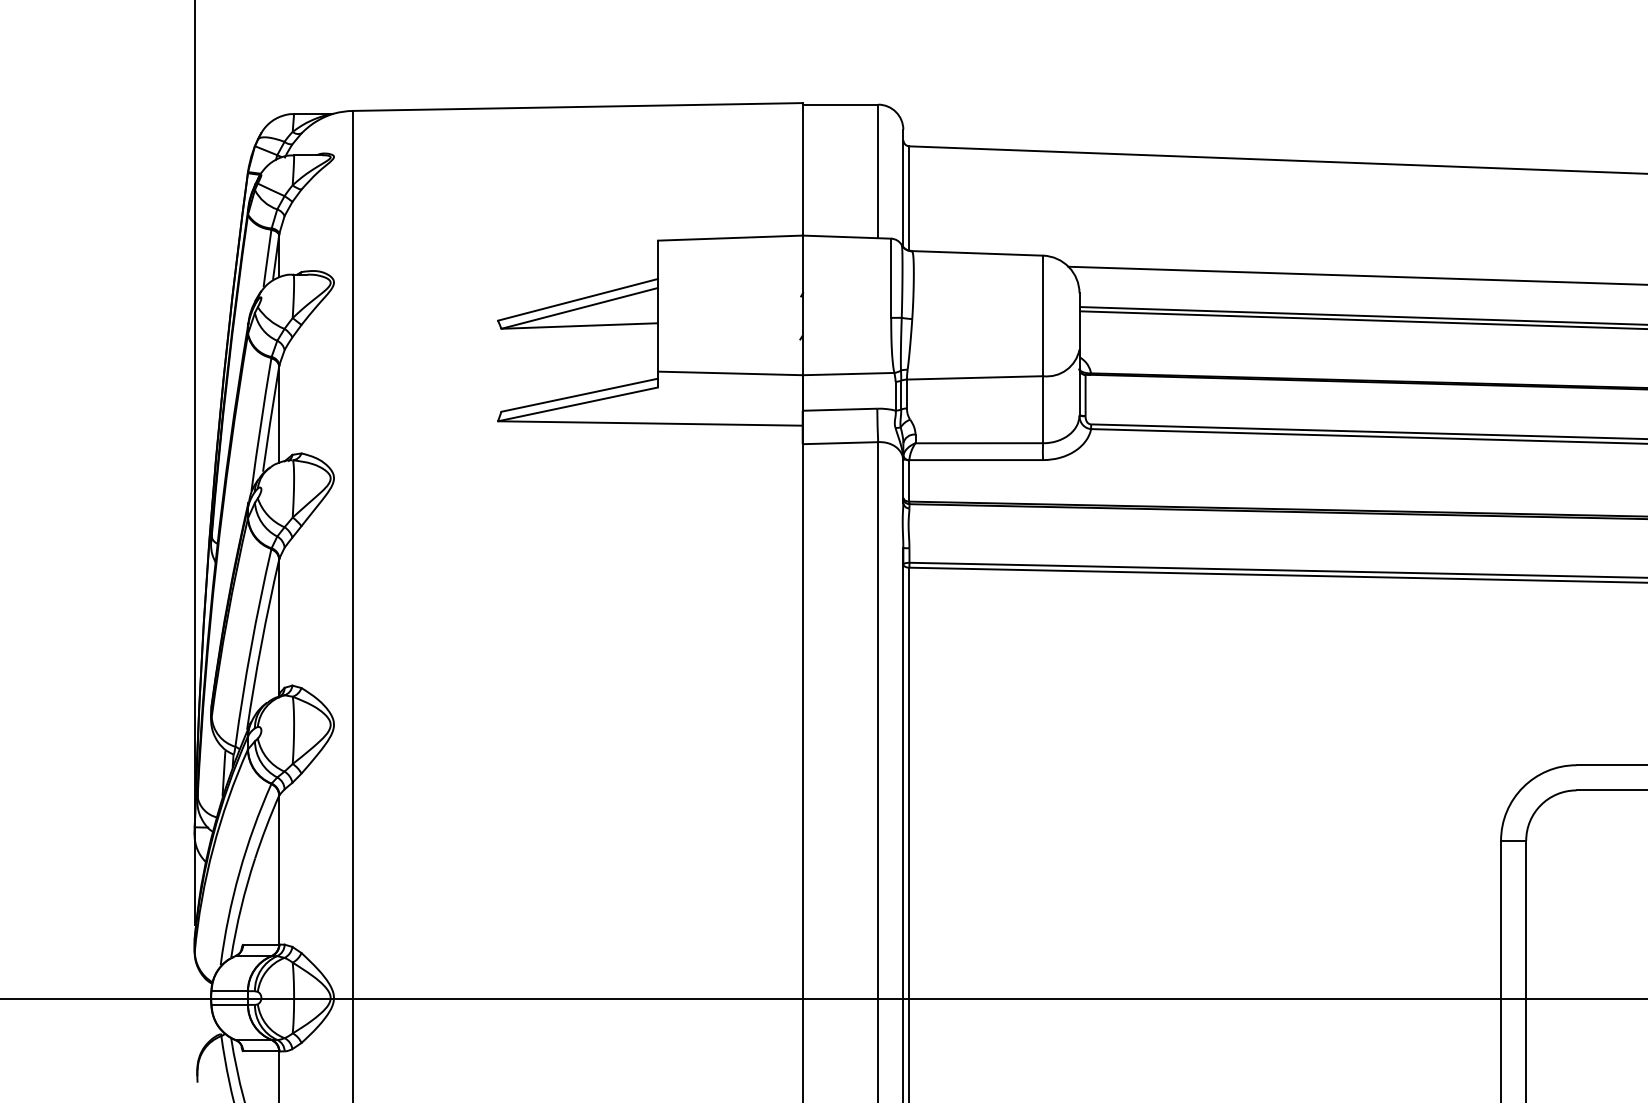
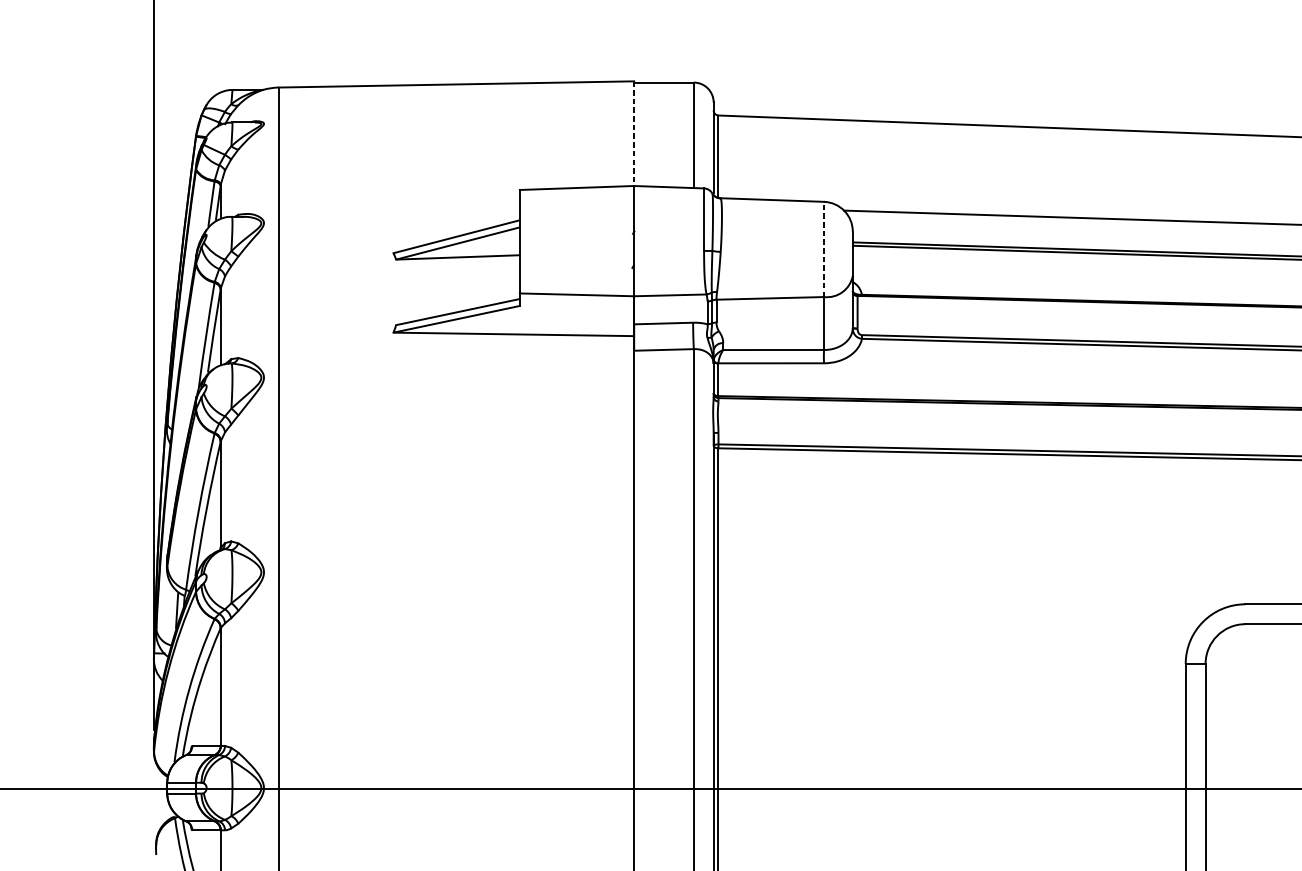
line: (802, 169) -> (634, 133), solid -> dashed
line: (1043, 315) -> (824, 249), solid -> dashed

